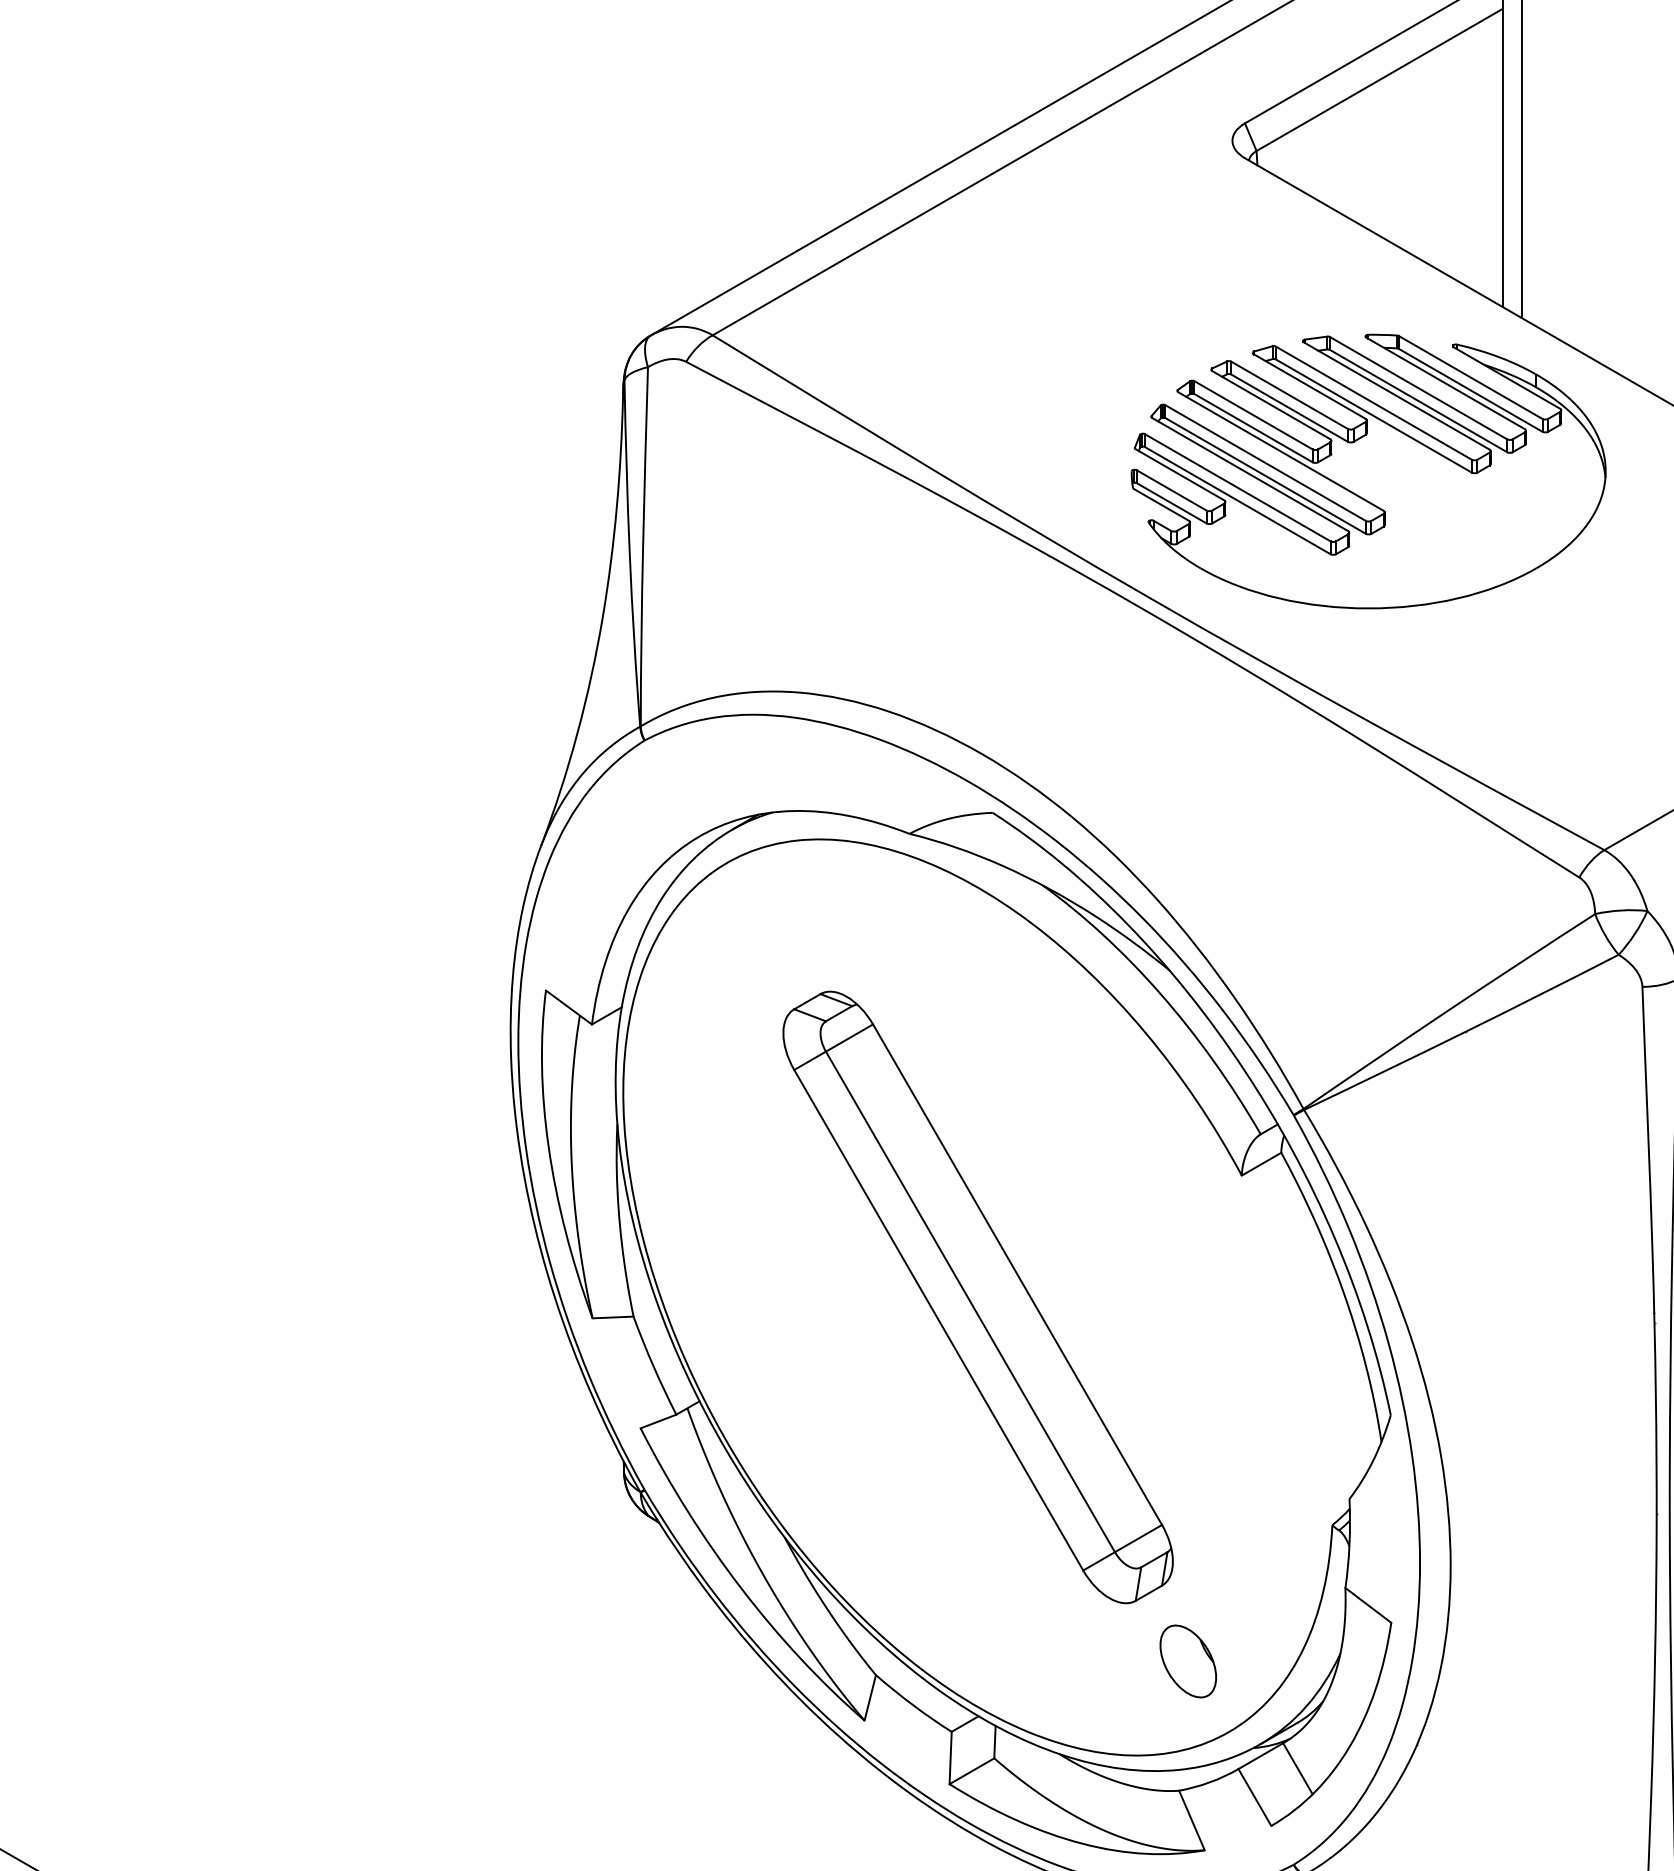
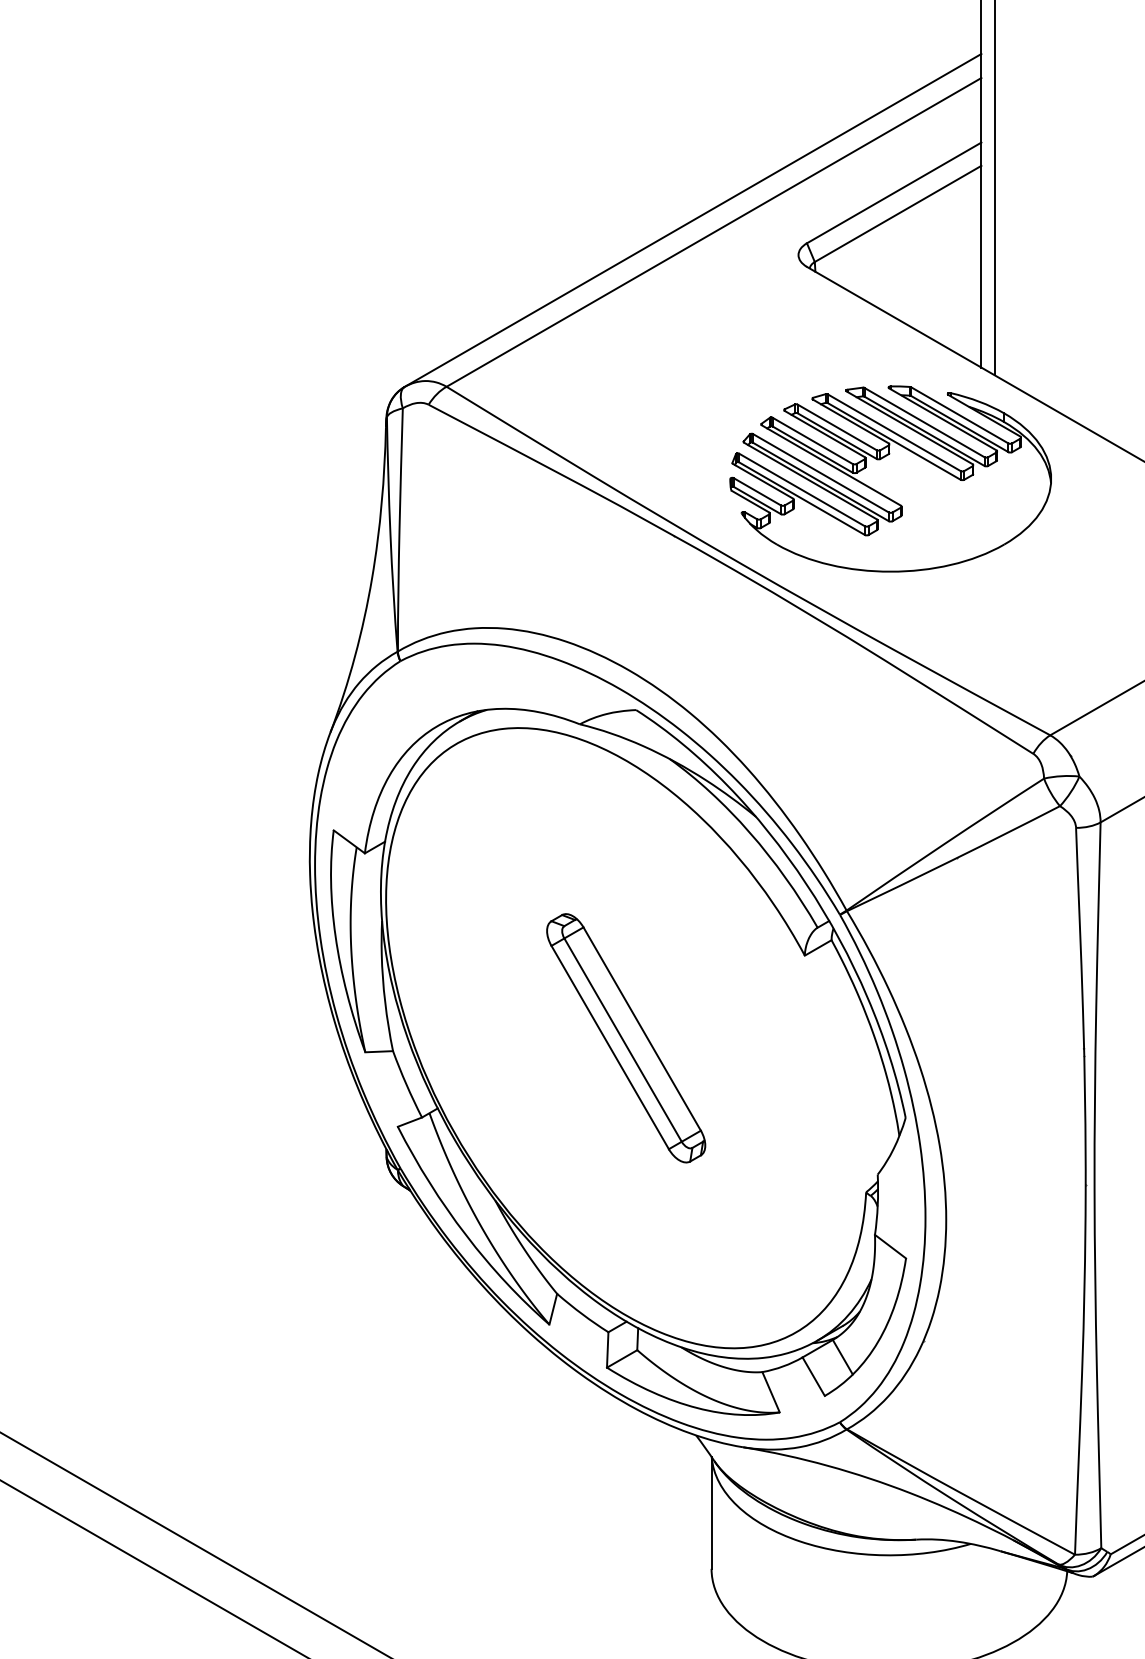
part: (976, 1297) -> (625, 1038), size x0.6
part: (1188, 1661) -> (768, 1284), removed

